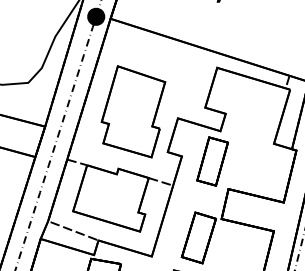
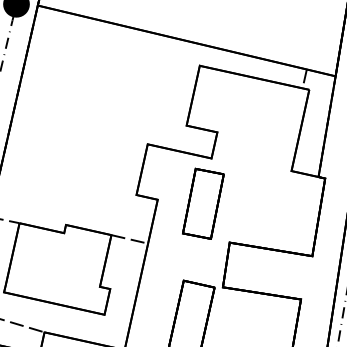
part: (133, 111) -> (81, 139), removed

